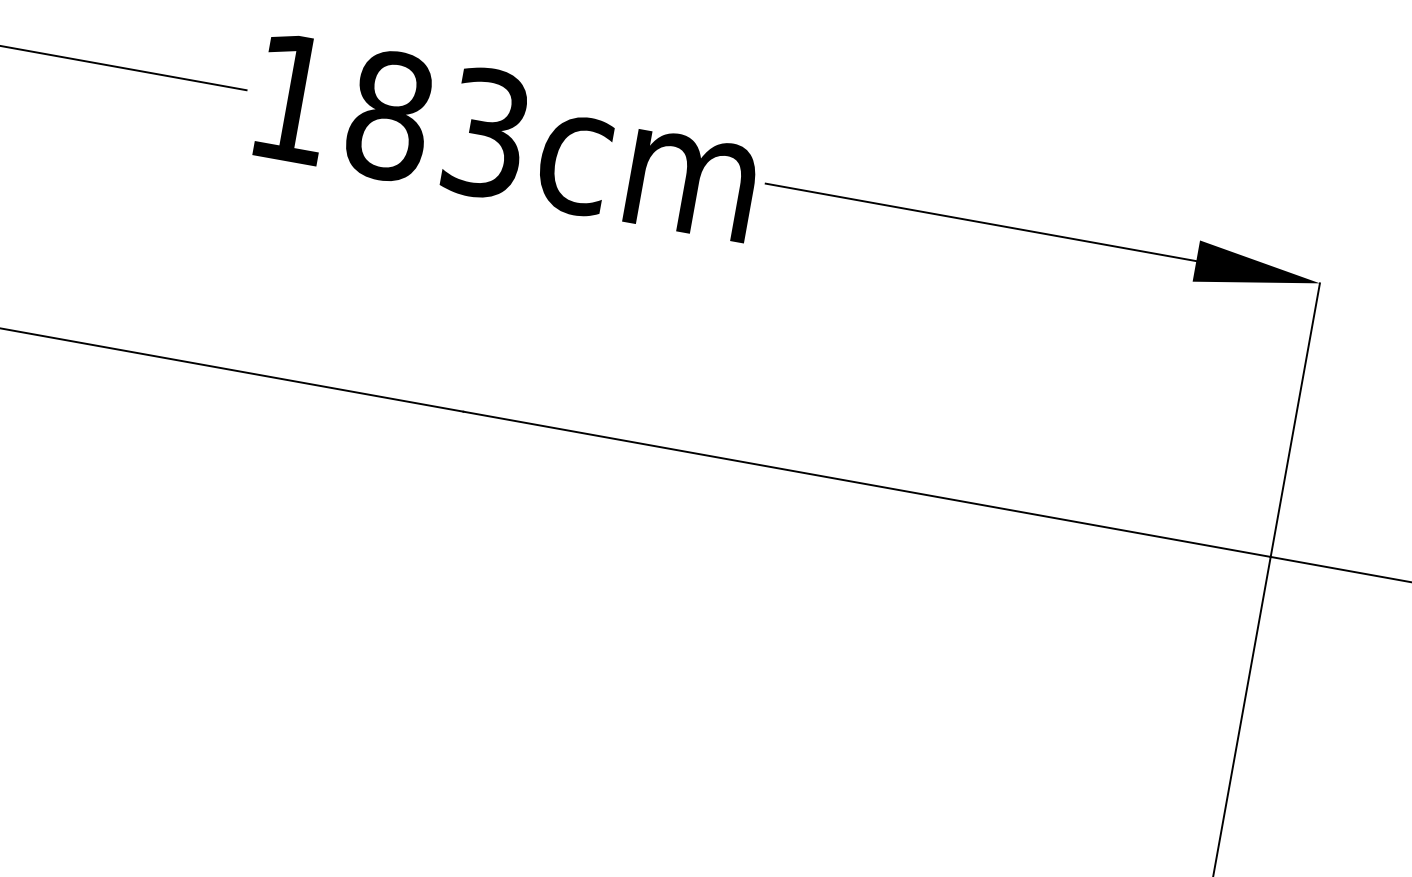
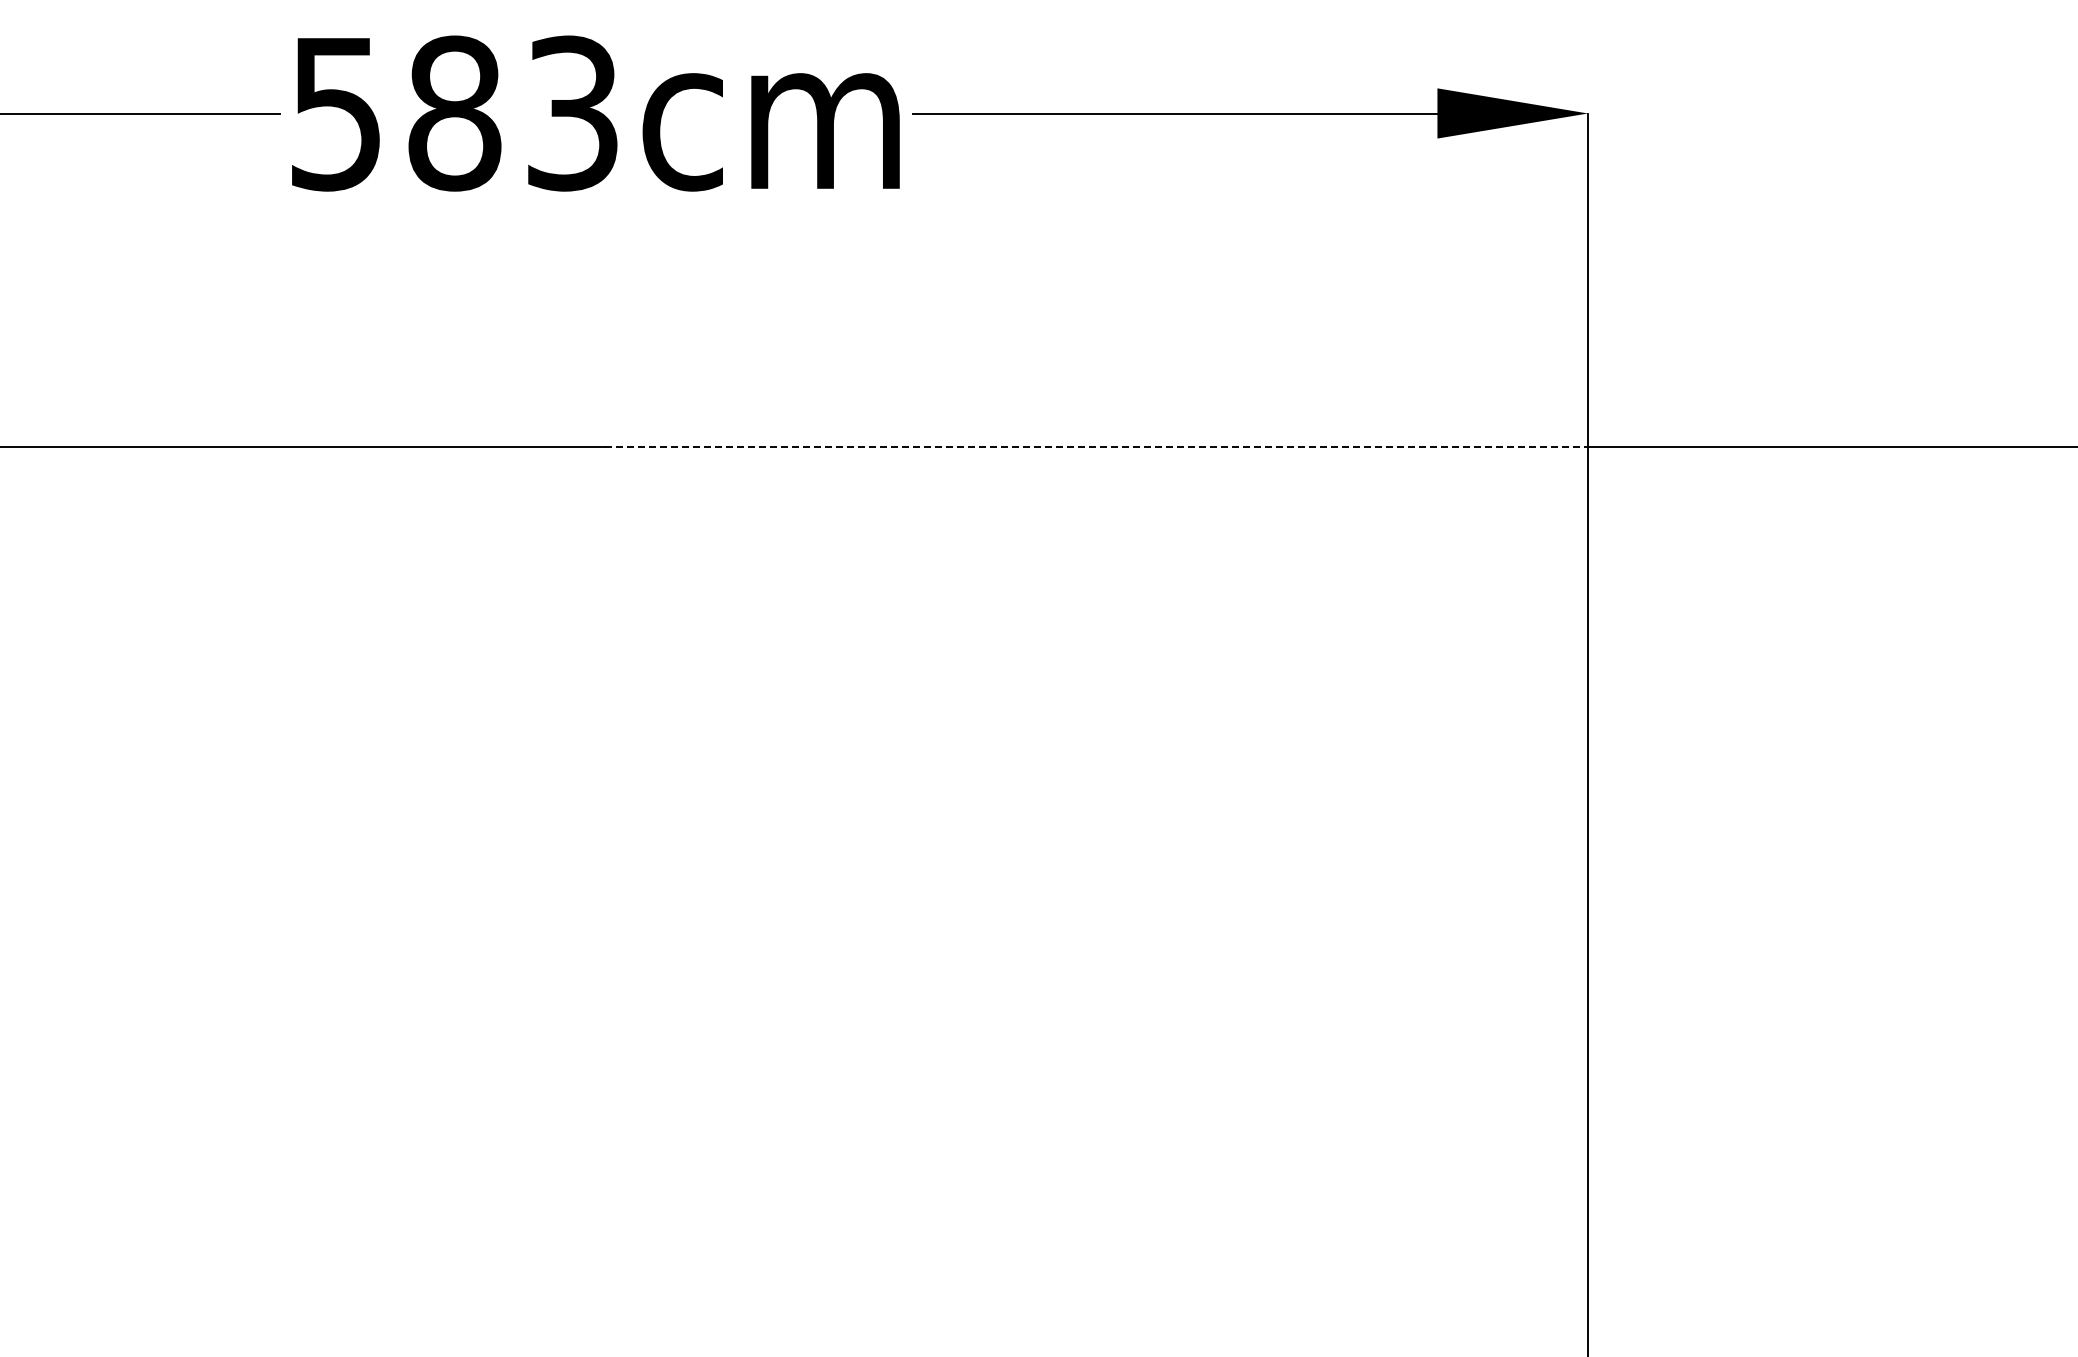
text: (291, 99) -> (335, 114), 183cm -> 583cm
line: (867, 484) -> (1096, 446), solid -> dashed

